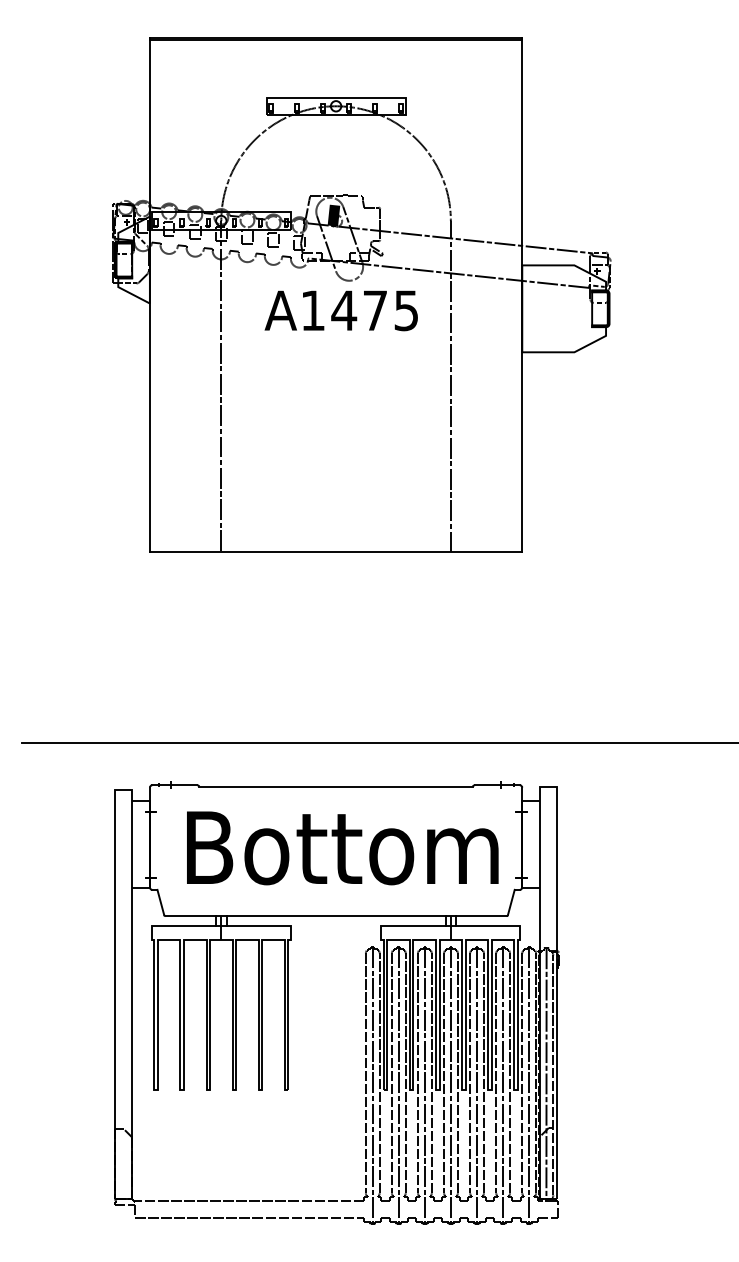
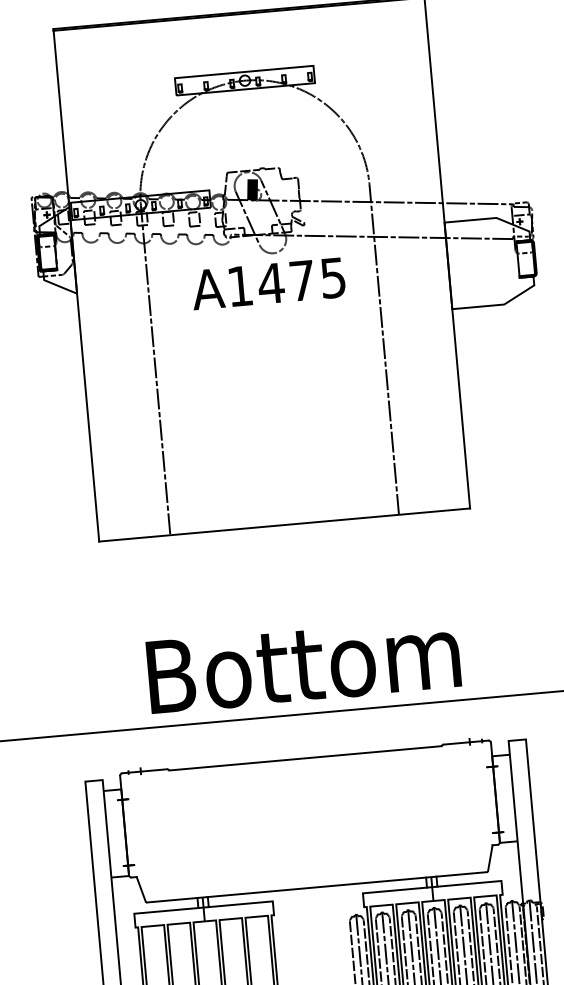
text: (342, 848) -> (303, 664), moved

